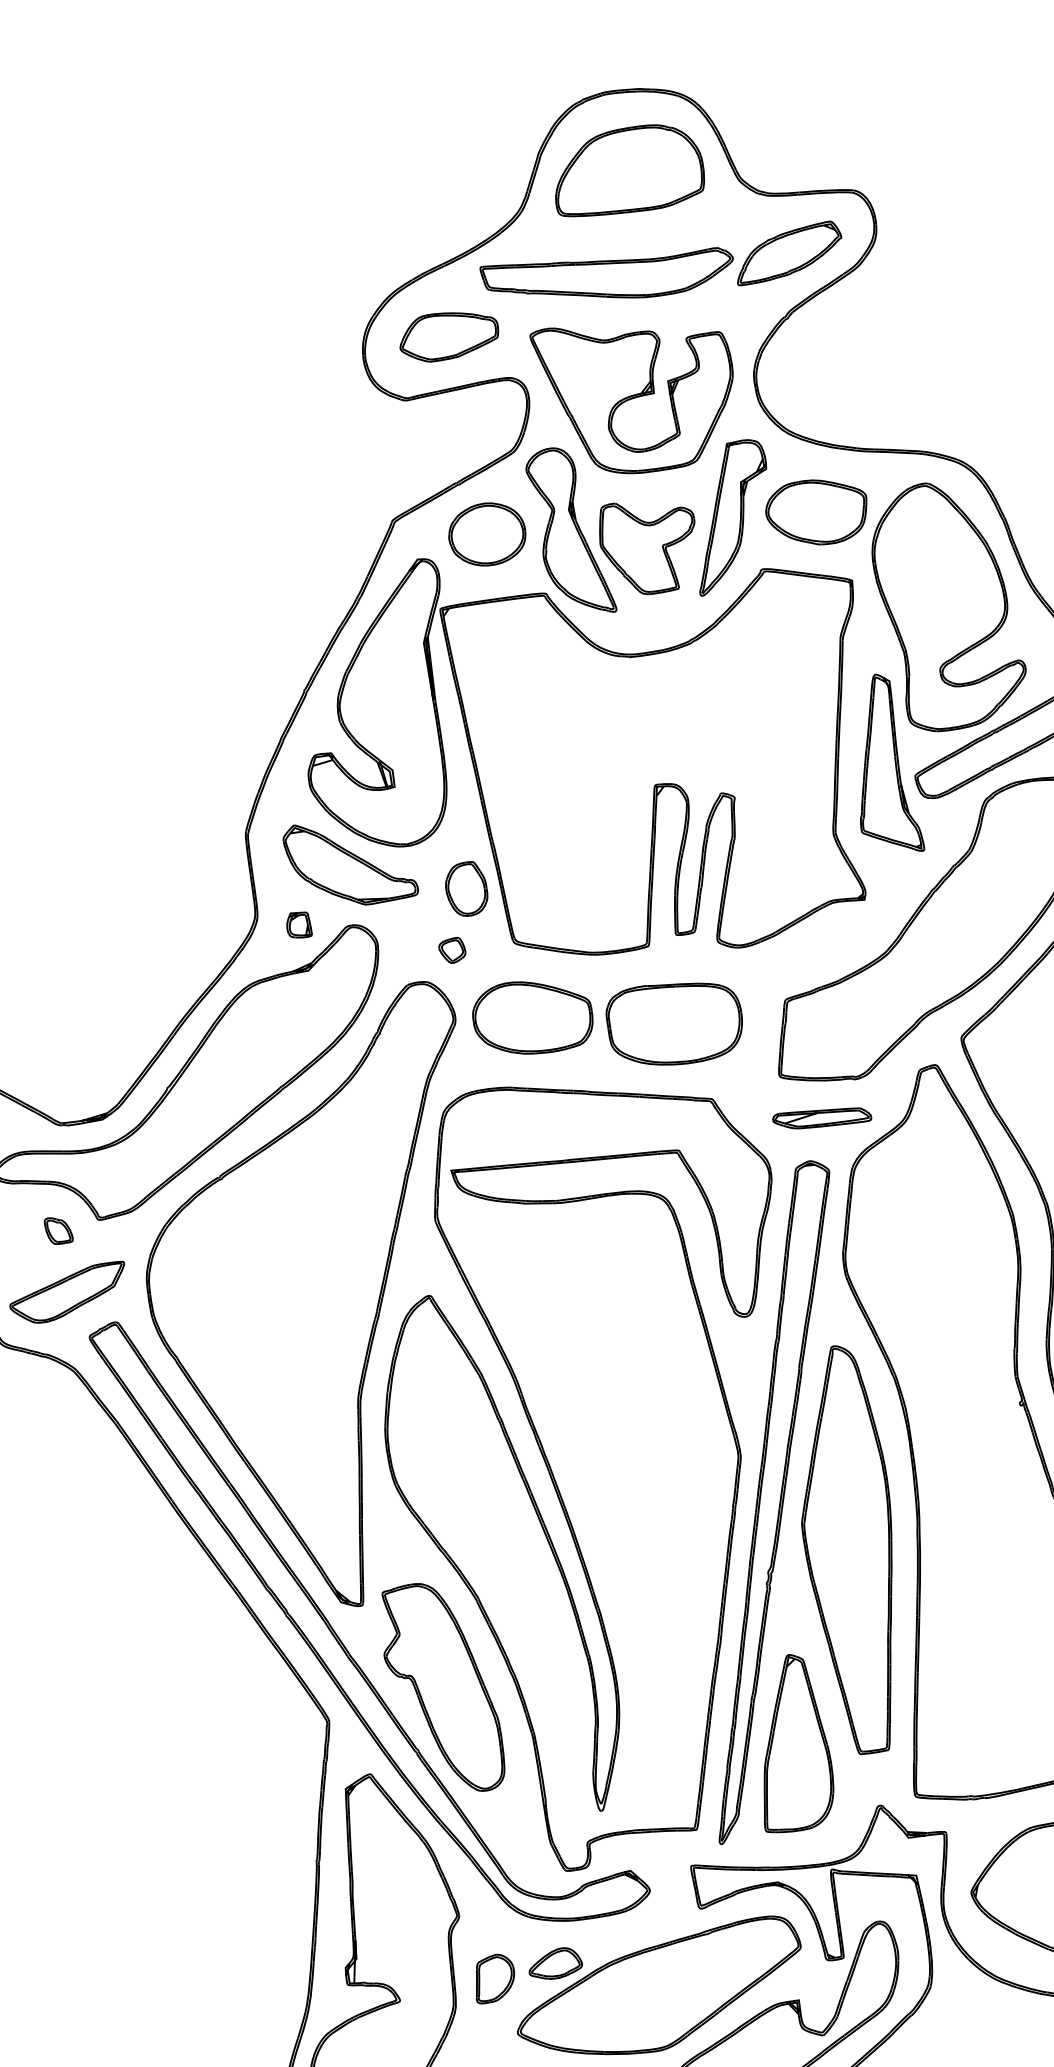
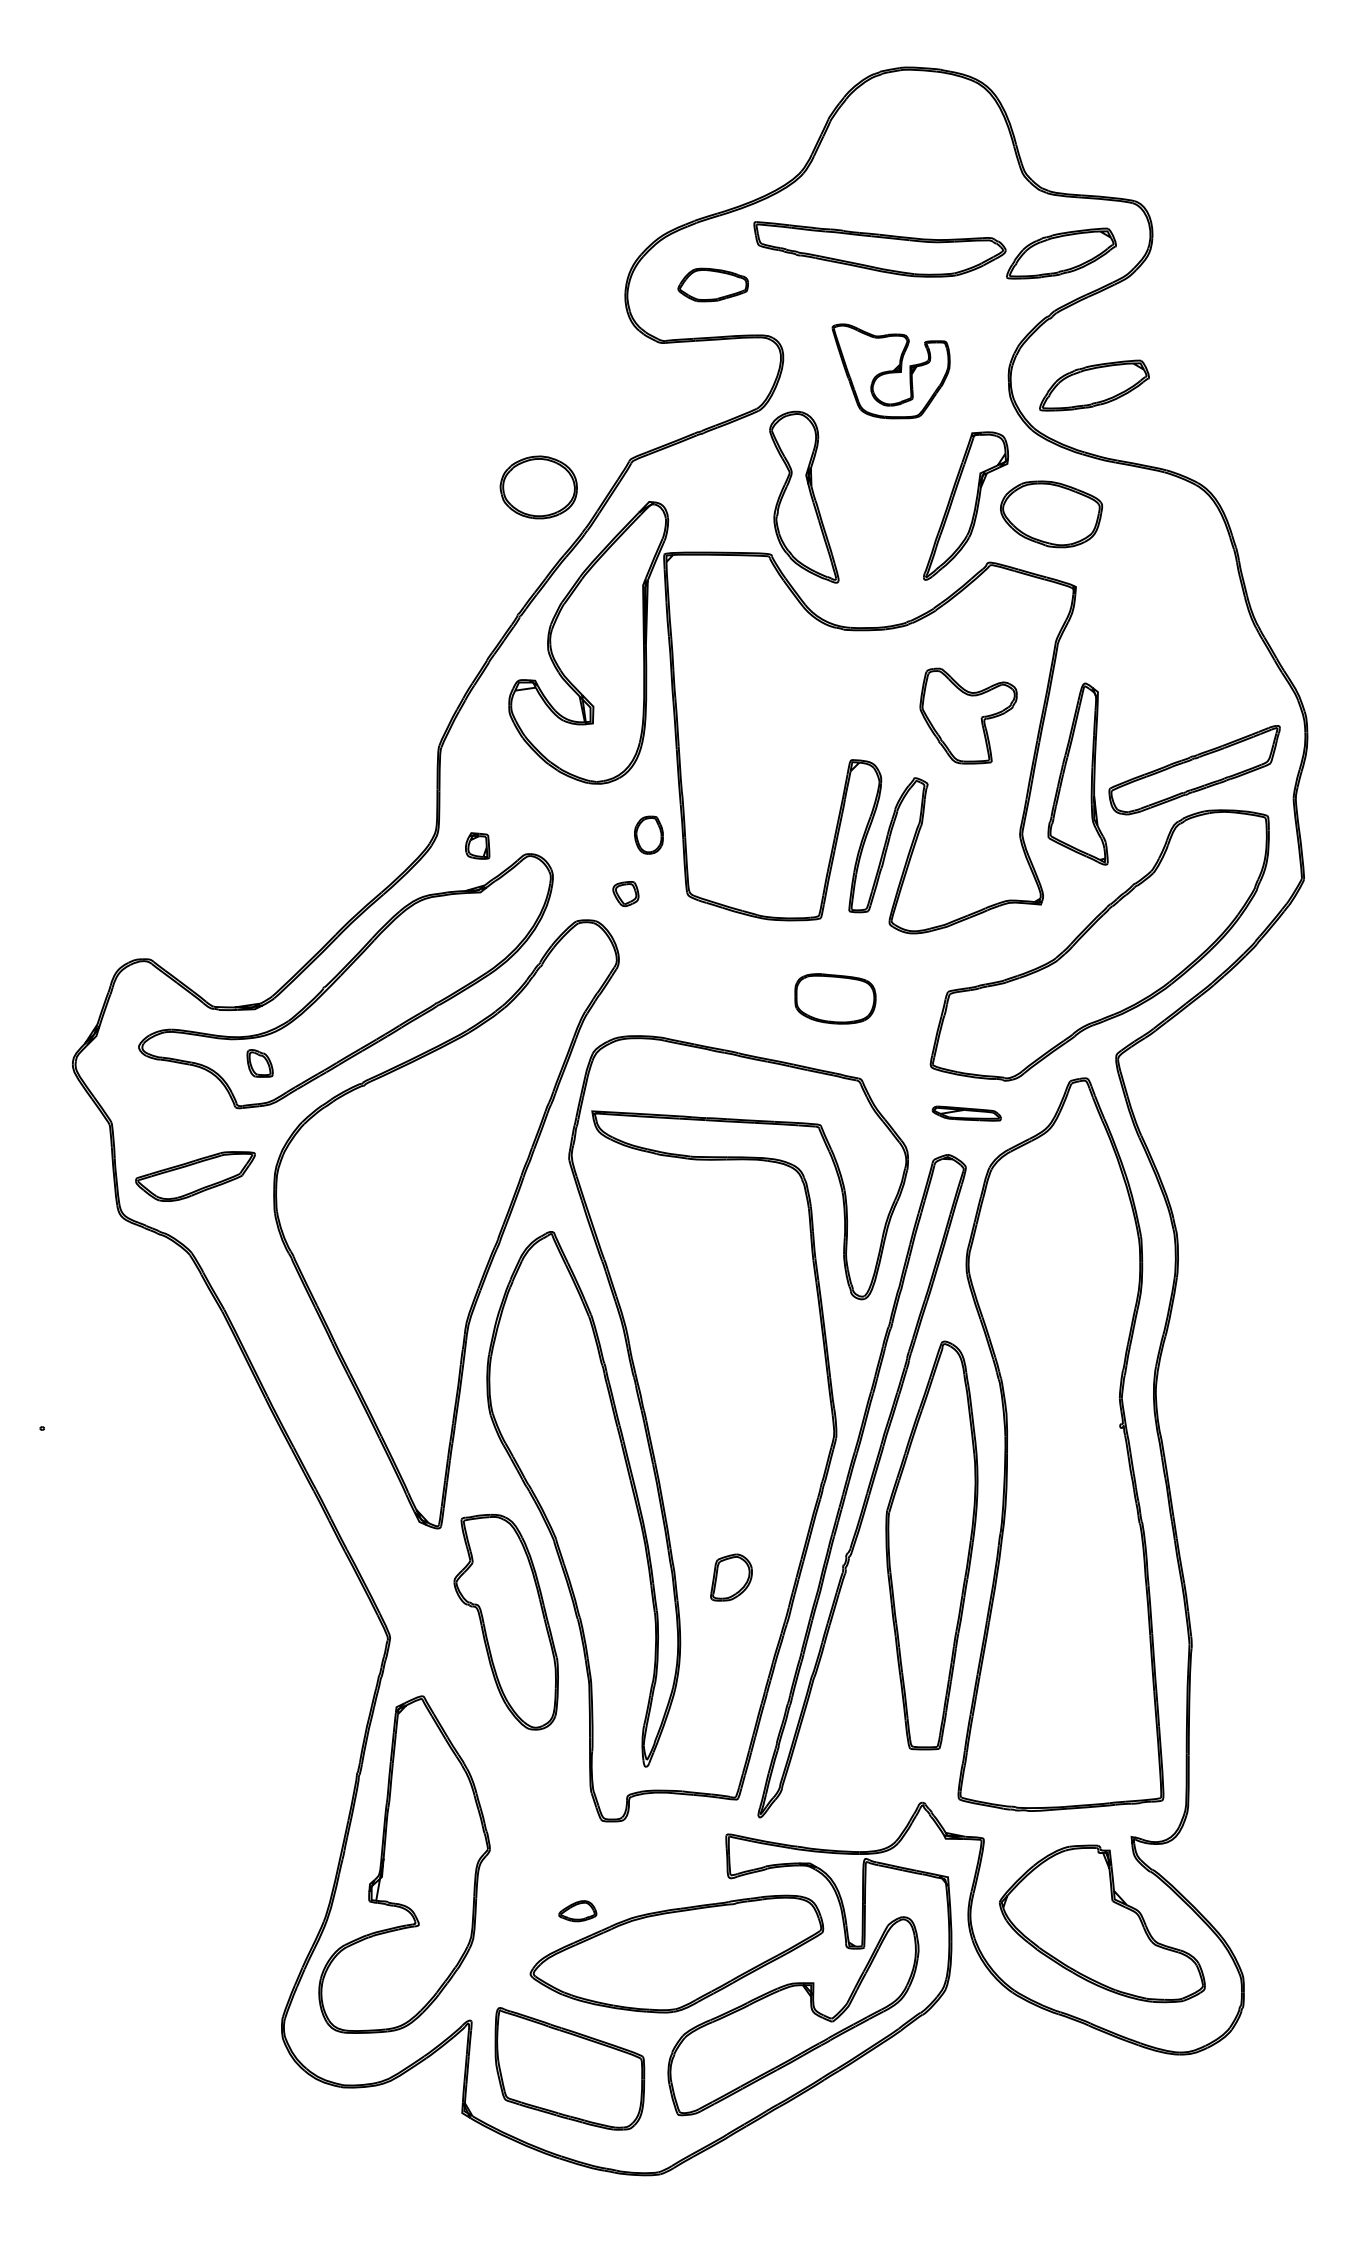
part: (627, 170) -> (914, 148), removed
part: (448, 335) -> (712, 284), size x0.7
part: (840, 378) -> (1094, 385), added
part: (636, 394) -> (890, 371), size x0.6
part: (486, 534) -> (538, 487), moved
part: (649, 545) -> (968, 715), moved
part: (947, 605) -> (1166, 625), removed
part: (349, 861) -> (537, 790), removed
part: (466, 888) -> (648, 834), size x0.7
part: (532, 1017) -> (695, 971), removed
part: (675, 1023) -> (835, 998), size x0.6
part: (821, 1117) -> (966, 1113), size x0.7
part: (58, 1230) -> (259, 1063), moved
part: (340, 1639) -> (413, 1558), removed
part: (789, 1743) -> (842, 1727), removed
part: (554, 1963) -> (577, 1910), size x0.7
part: (494, 1978) -> (731, 1577), moved

